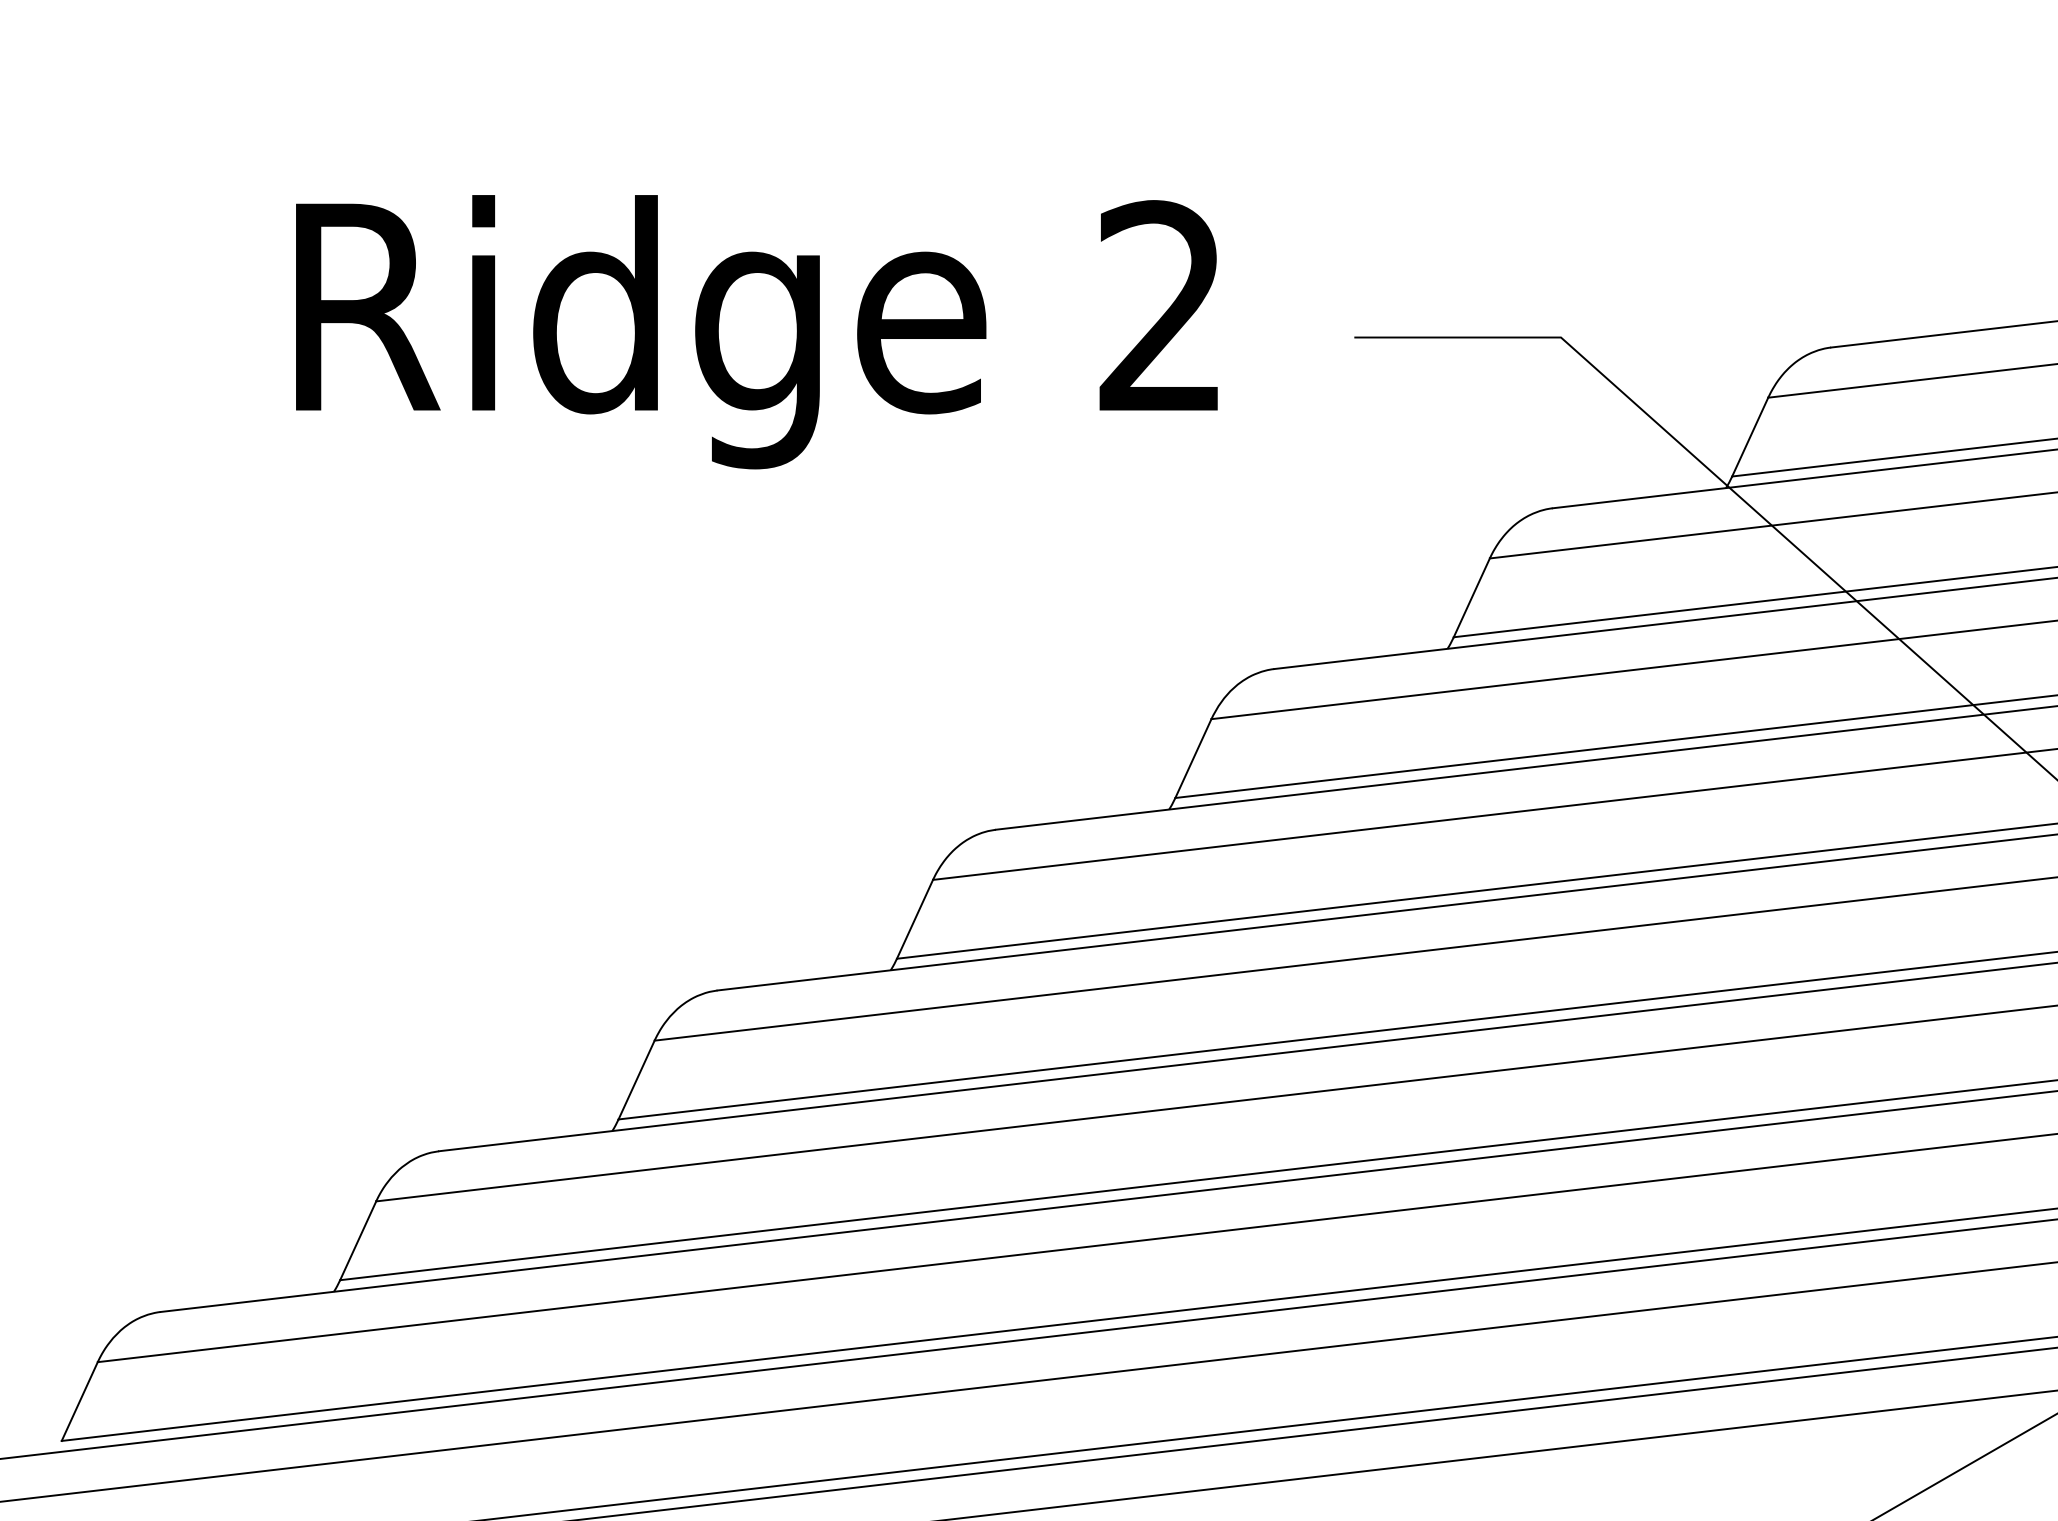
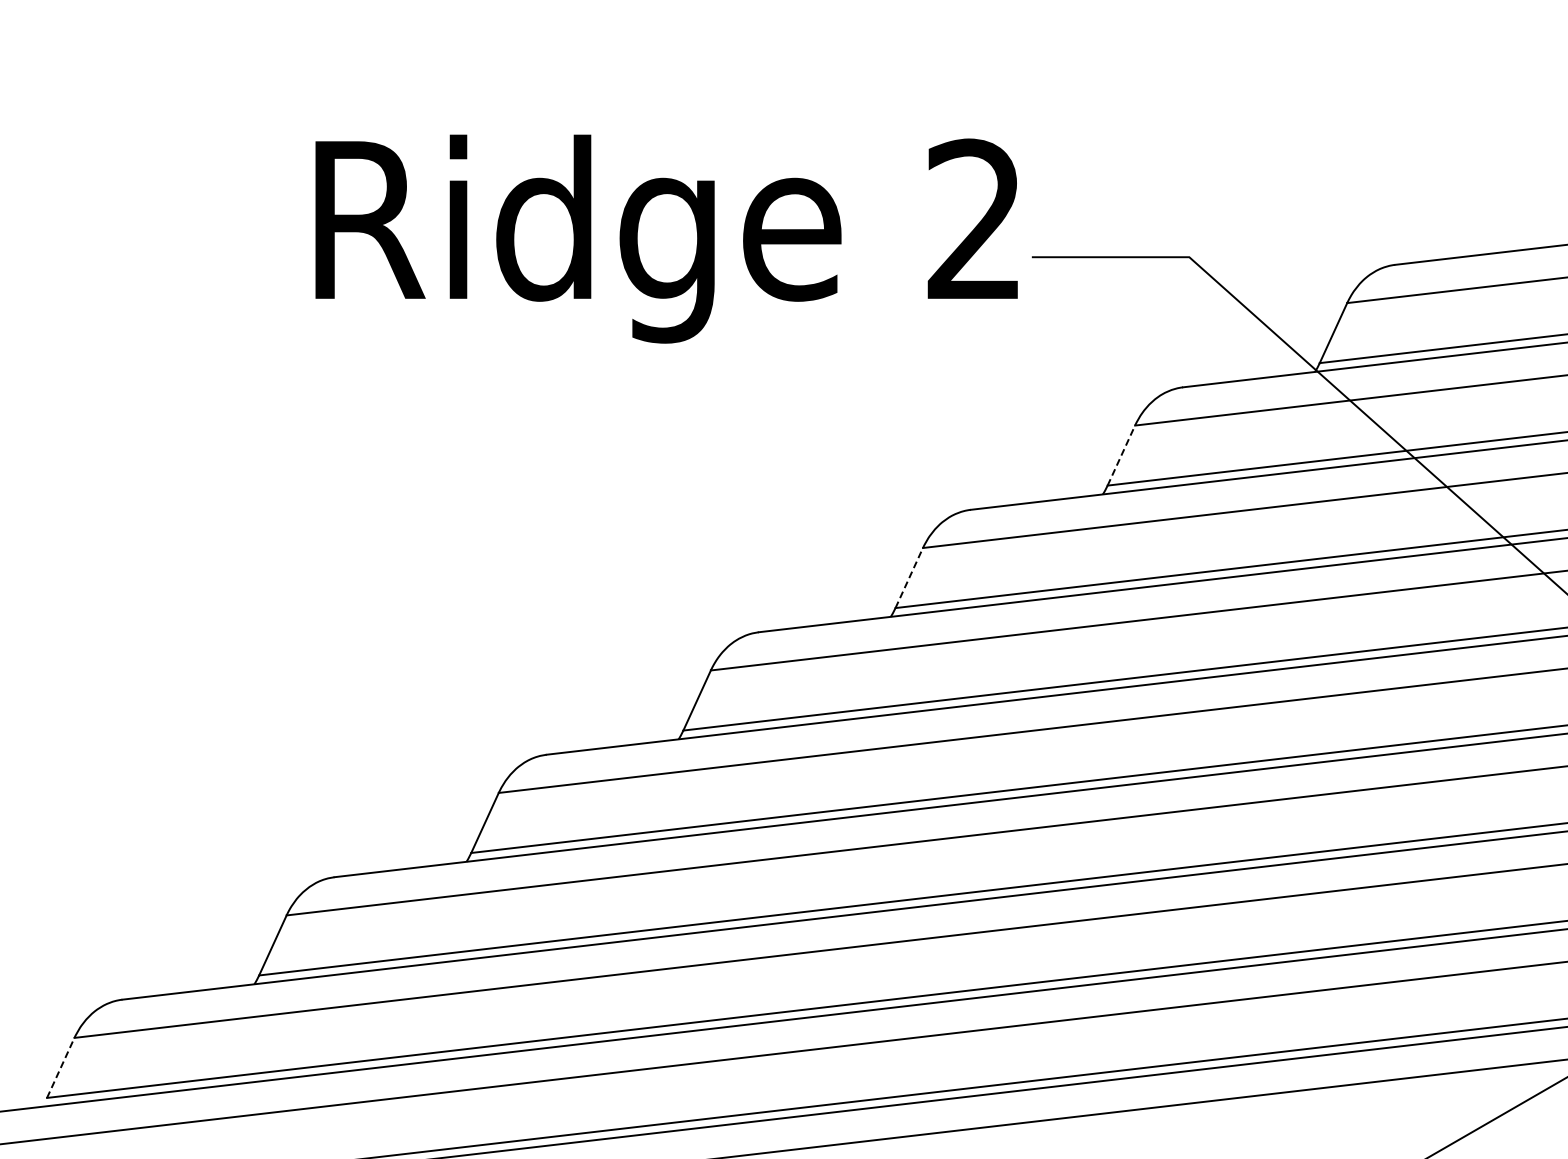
text: (756, 331) -> (666, 238), moved
line: (1471, 597) -> (1121, 455), solid -> dashed
line: (1193, 757) -> (909, 577), solid -> dashed
line: (79, 1401) -> (60, 1067), solid -> dashed

